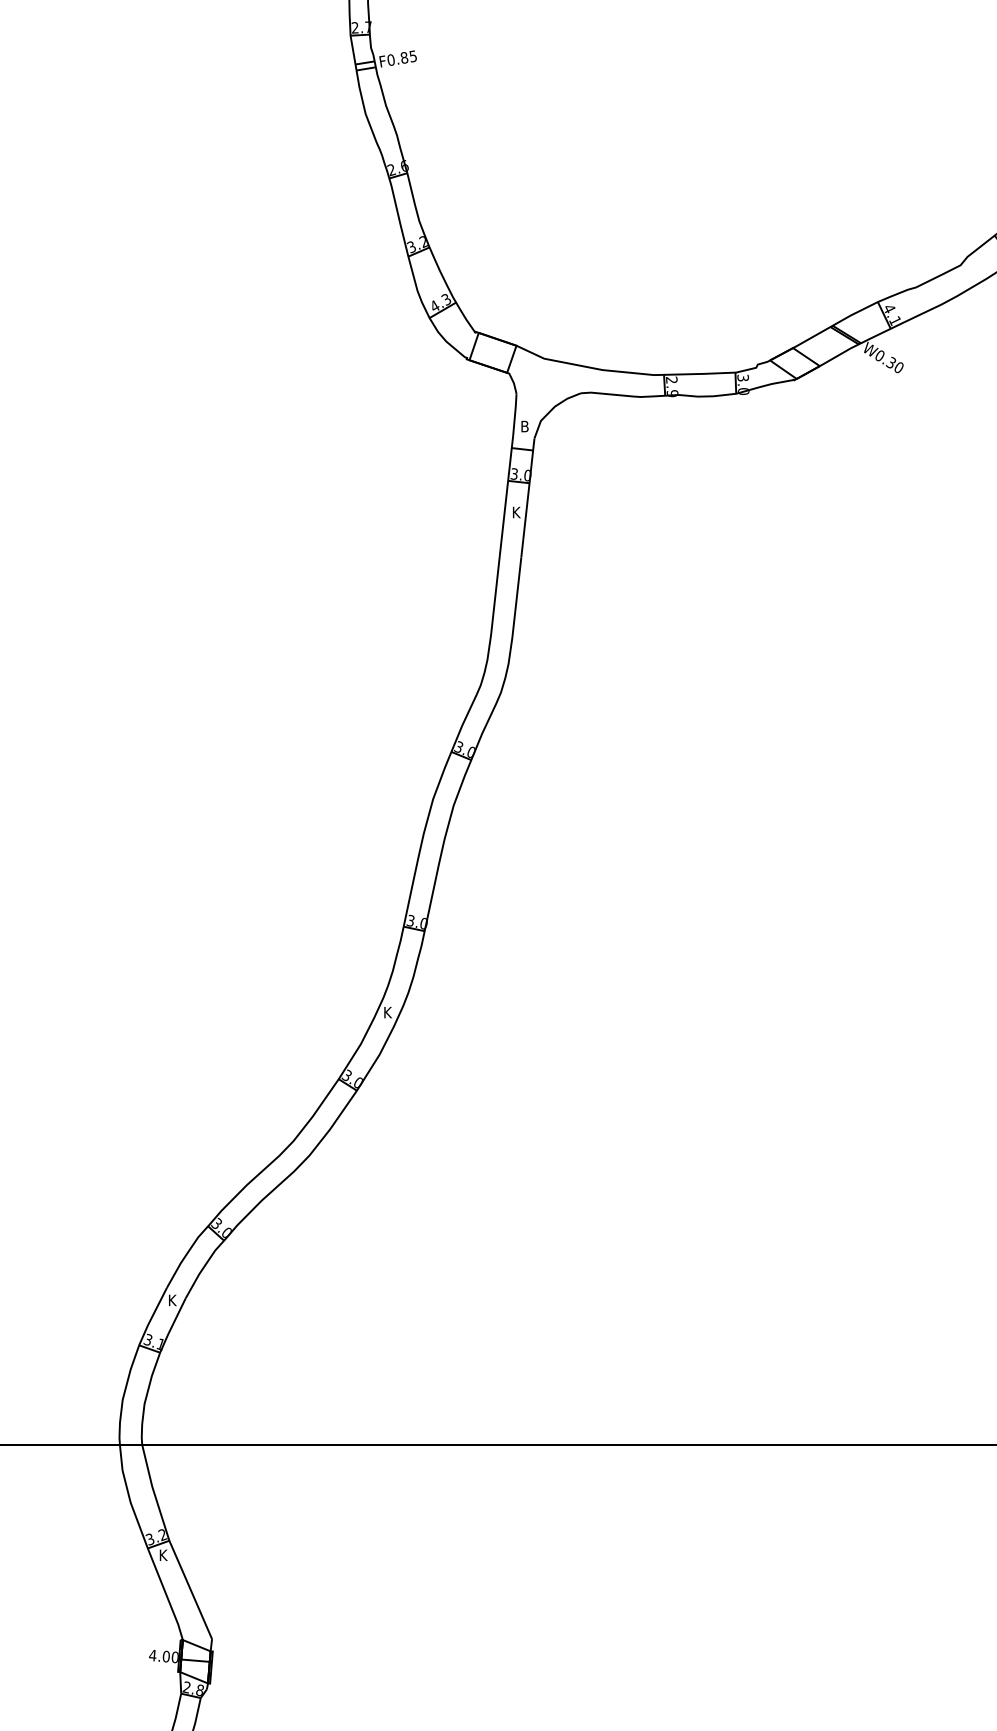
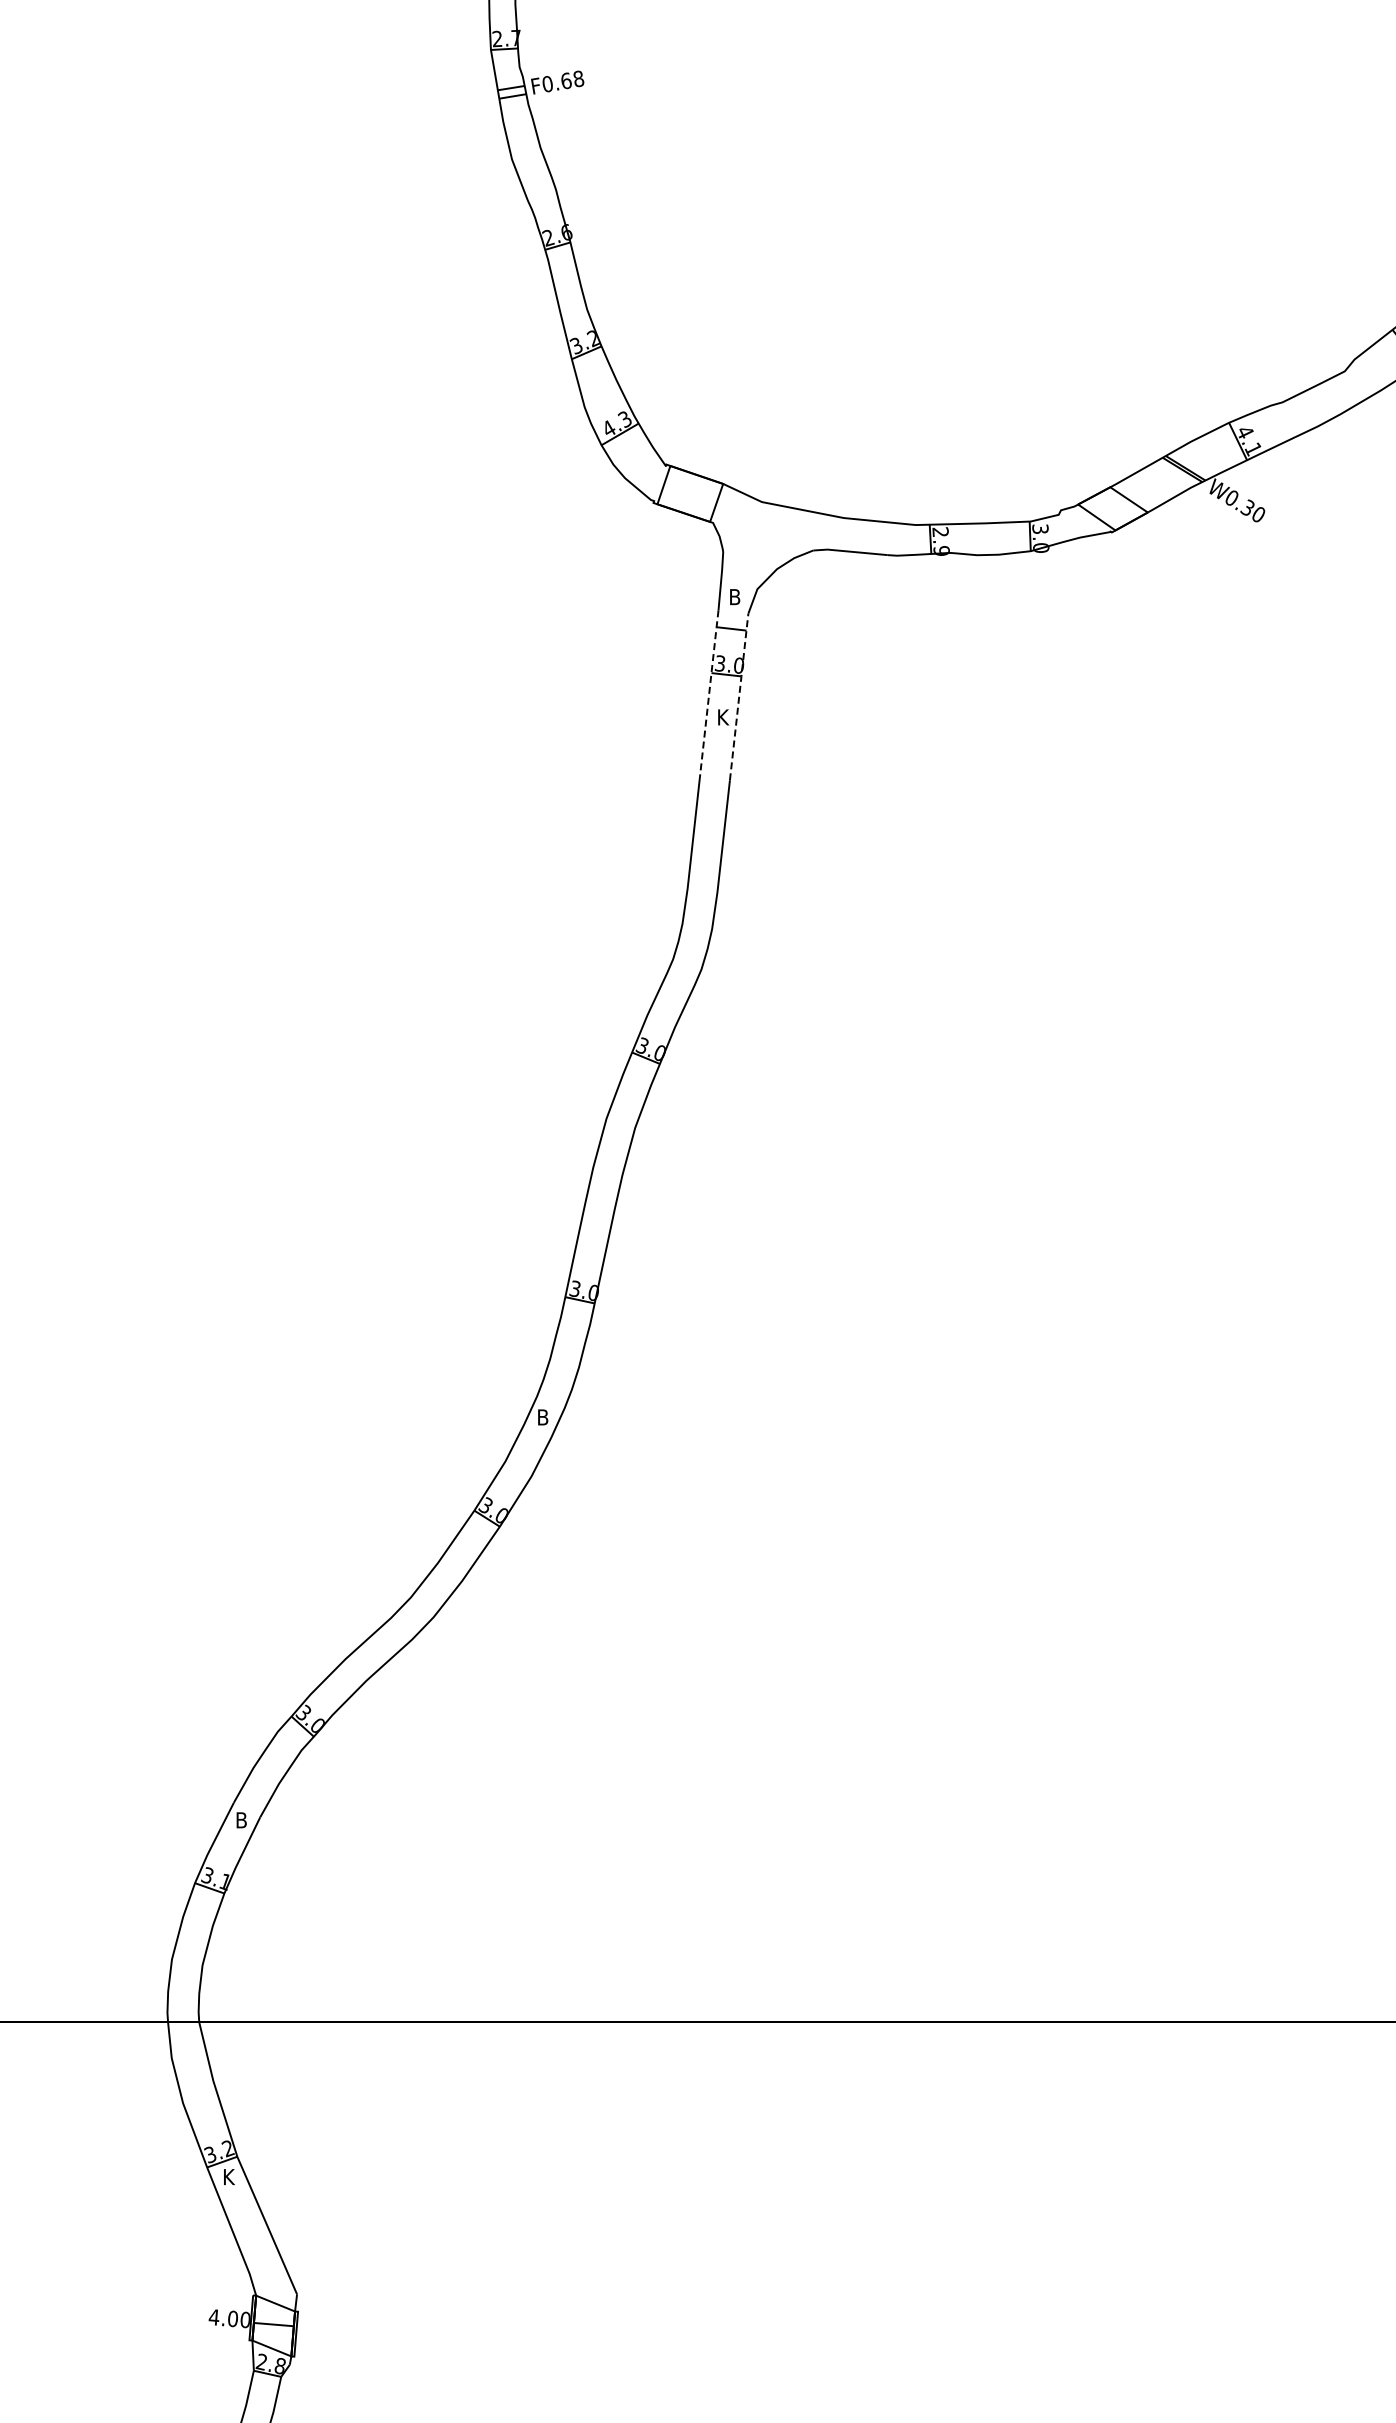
text: (408, 56) -> (572, 79), F0.85 -> F0.68
line: (506, 494) -> (709, 692), solid -> dashed
line: (528, 496) -> (739, 695), solid -> dashed
text: (388, 1012) -> (544, 1417), K -> B
text: (173, 1300) -> (242, 1820), K -> B

